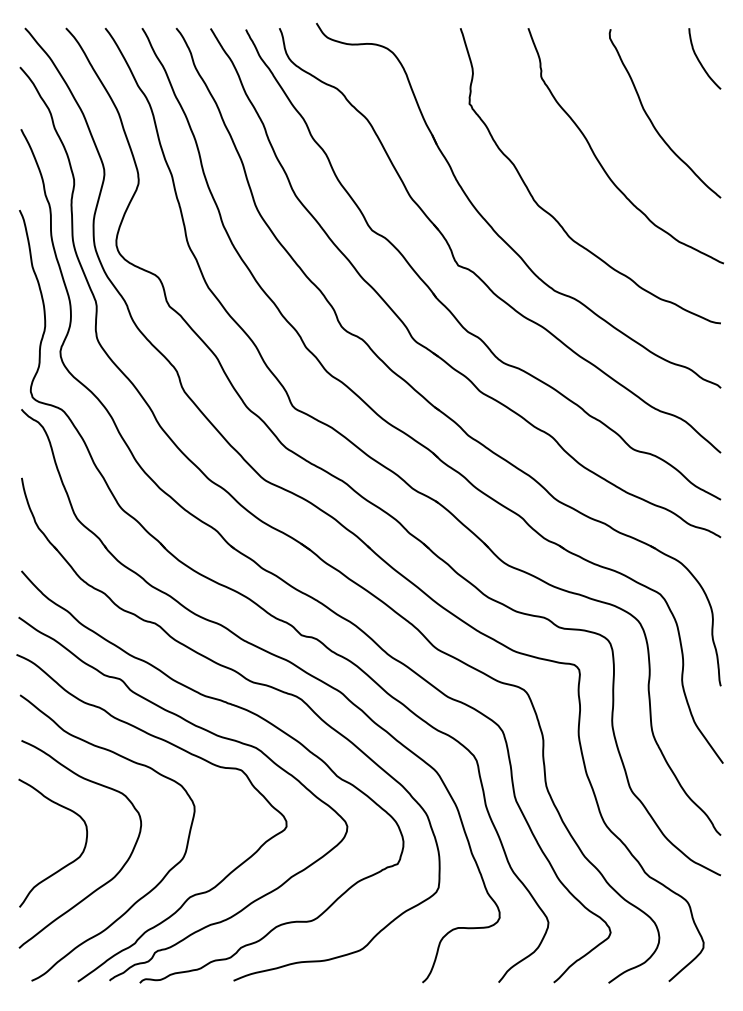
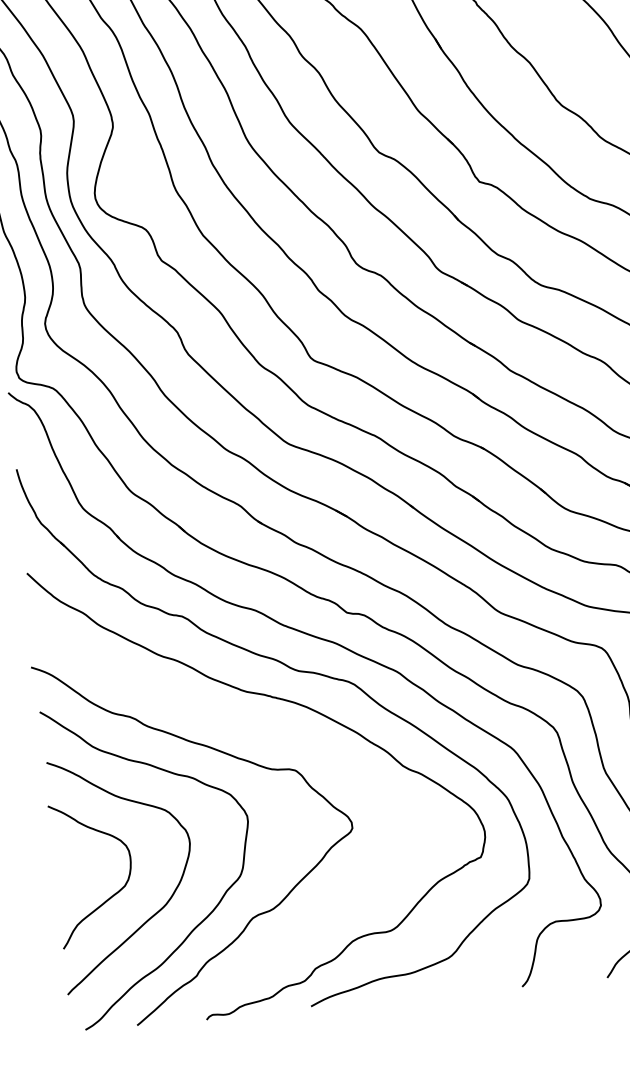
curve: (214, 735) -> (261, 734), removed

